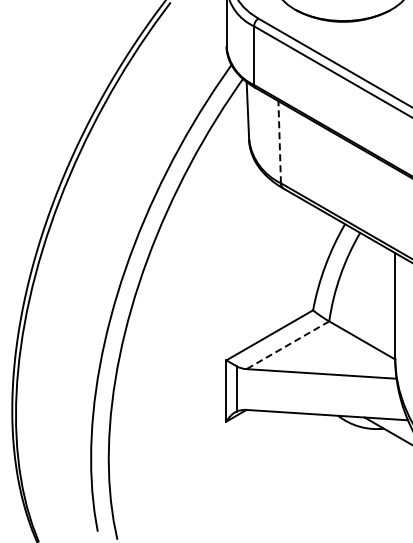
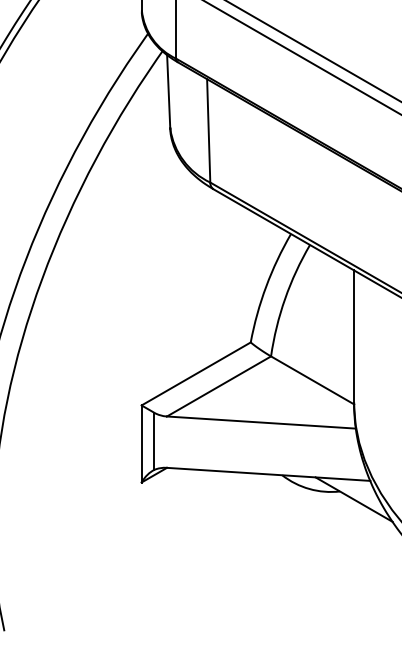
line: (279, 141) -> (208, 129), dashed -> solid
line: (287, 345) -> (218, 386), dashed -> solid

